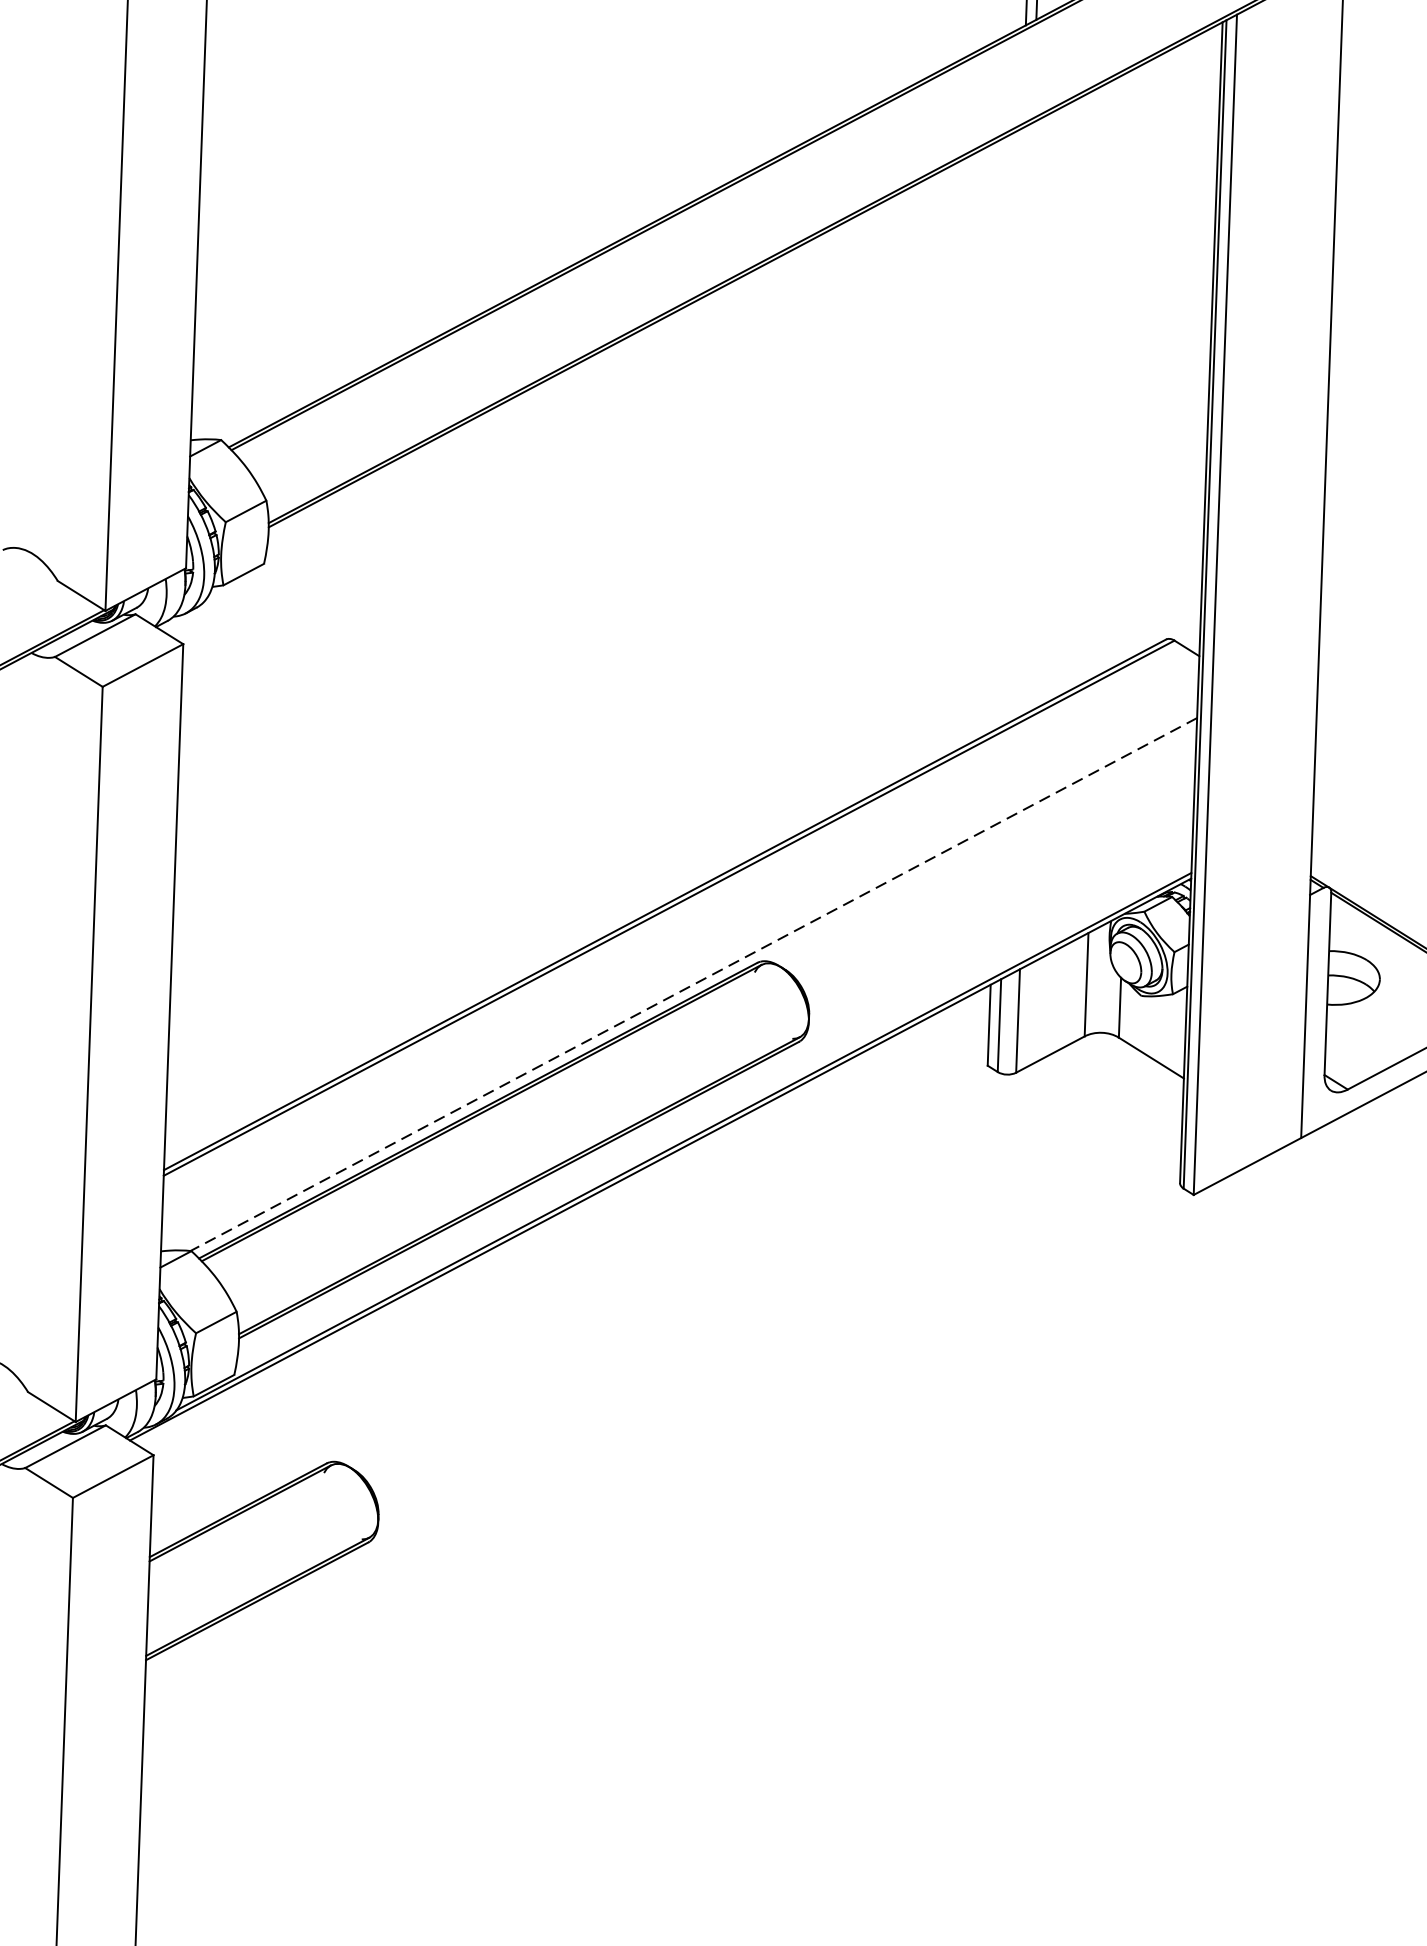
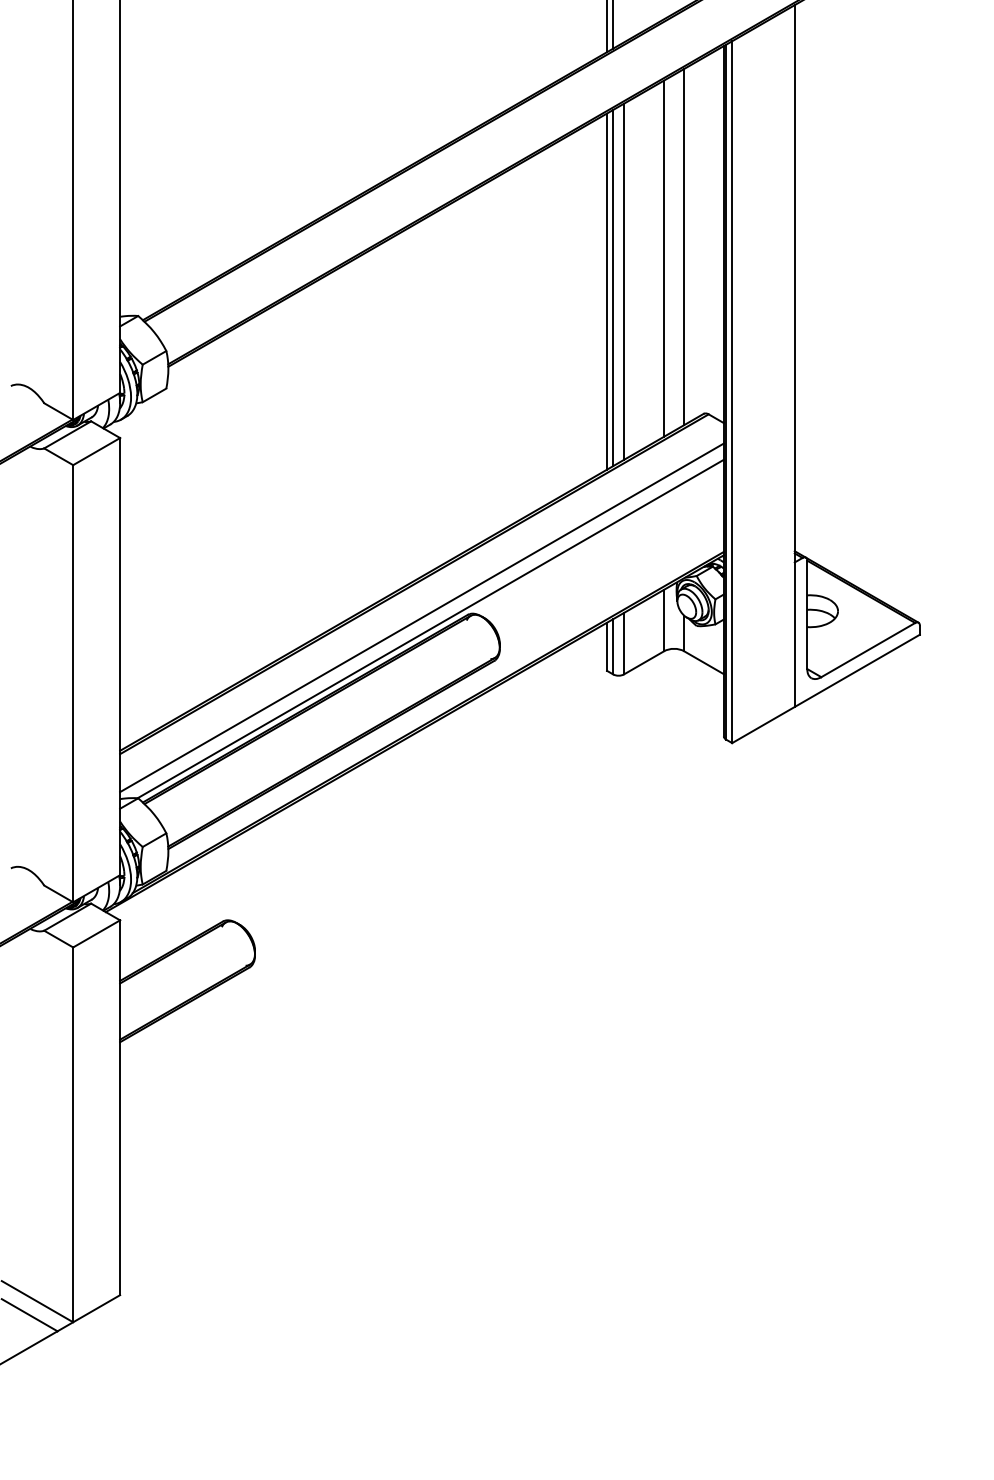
line: (1144, 356) -> (684, 246), added
line: (1108, 375) -> (663, 258), added
line: (1041, 412) -> (624, 281), added
line: (1022, 423) -> (613, 288), added
line: (1011, 427) -> (607, 291), added
line: (679, 964) -> (421, 617), added
line: (693, 985) -> (430, 629), dashed -> solid

